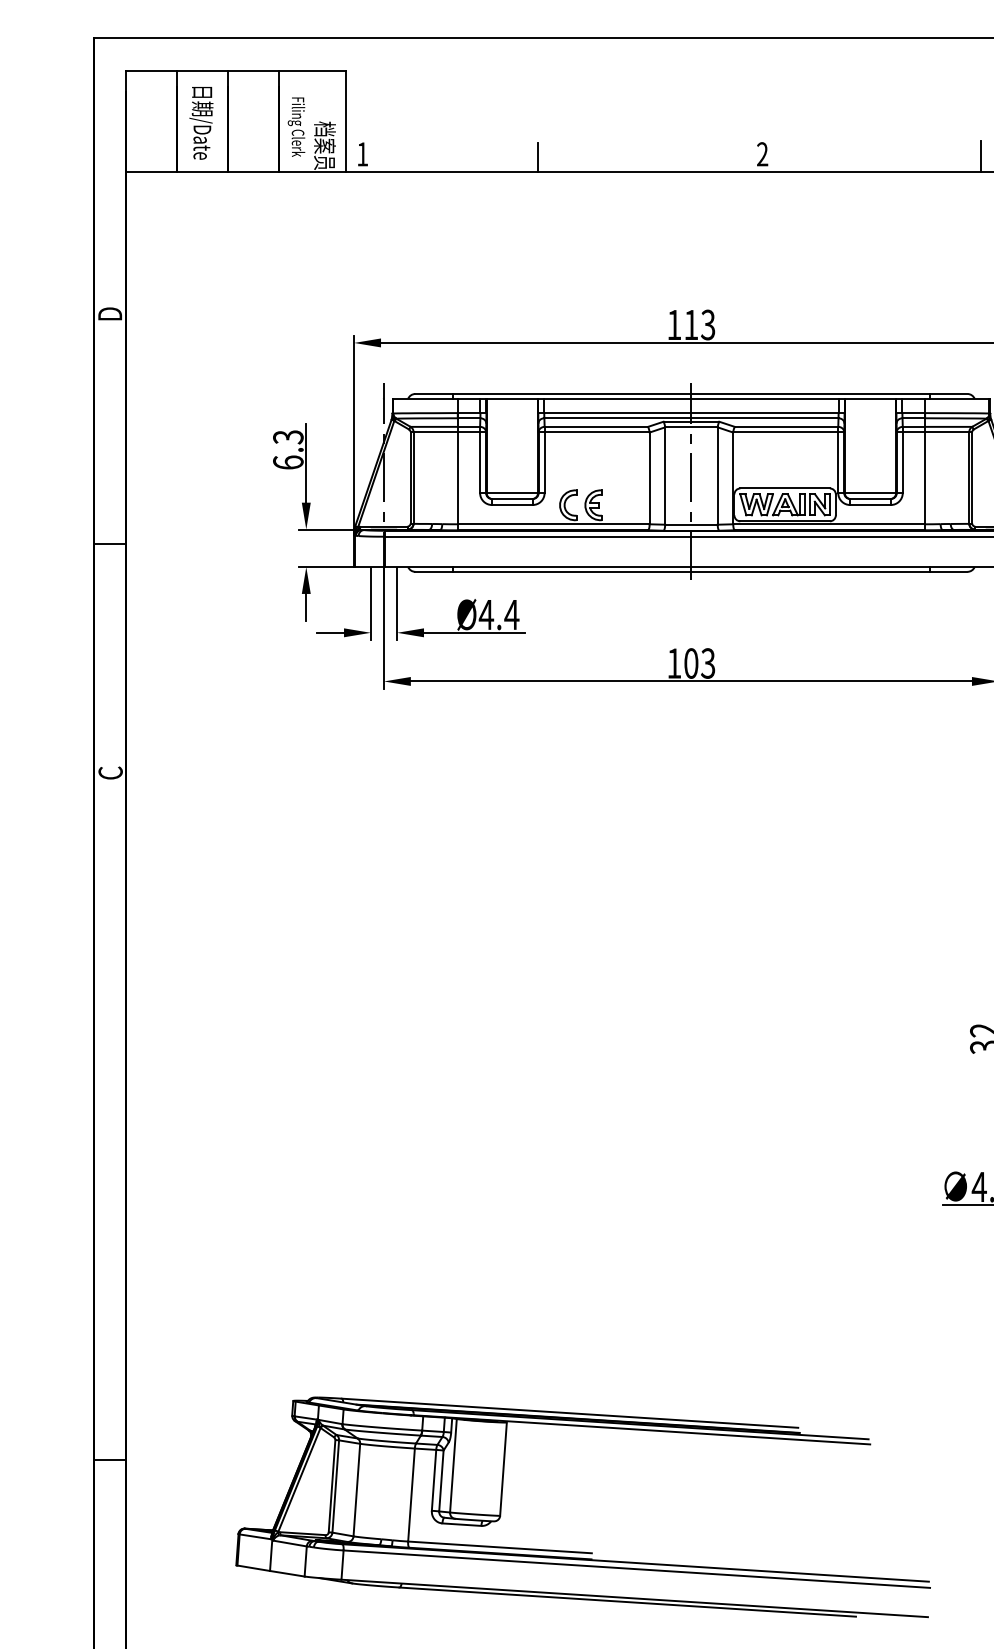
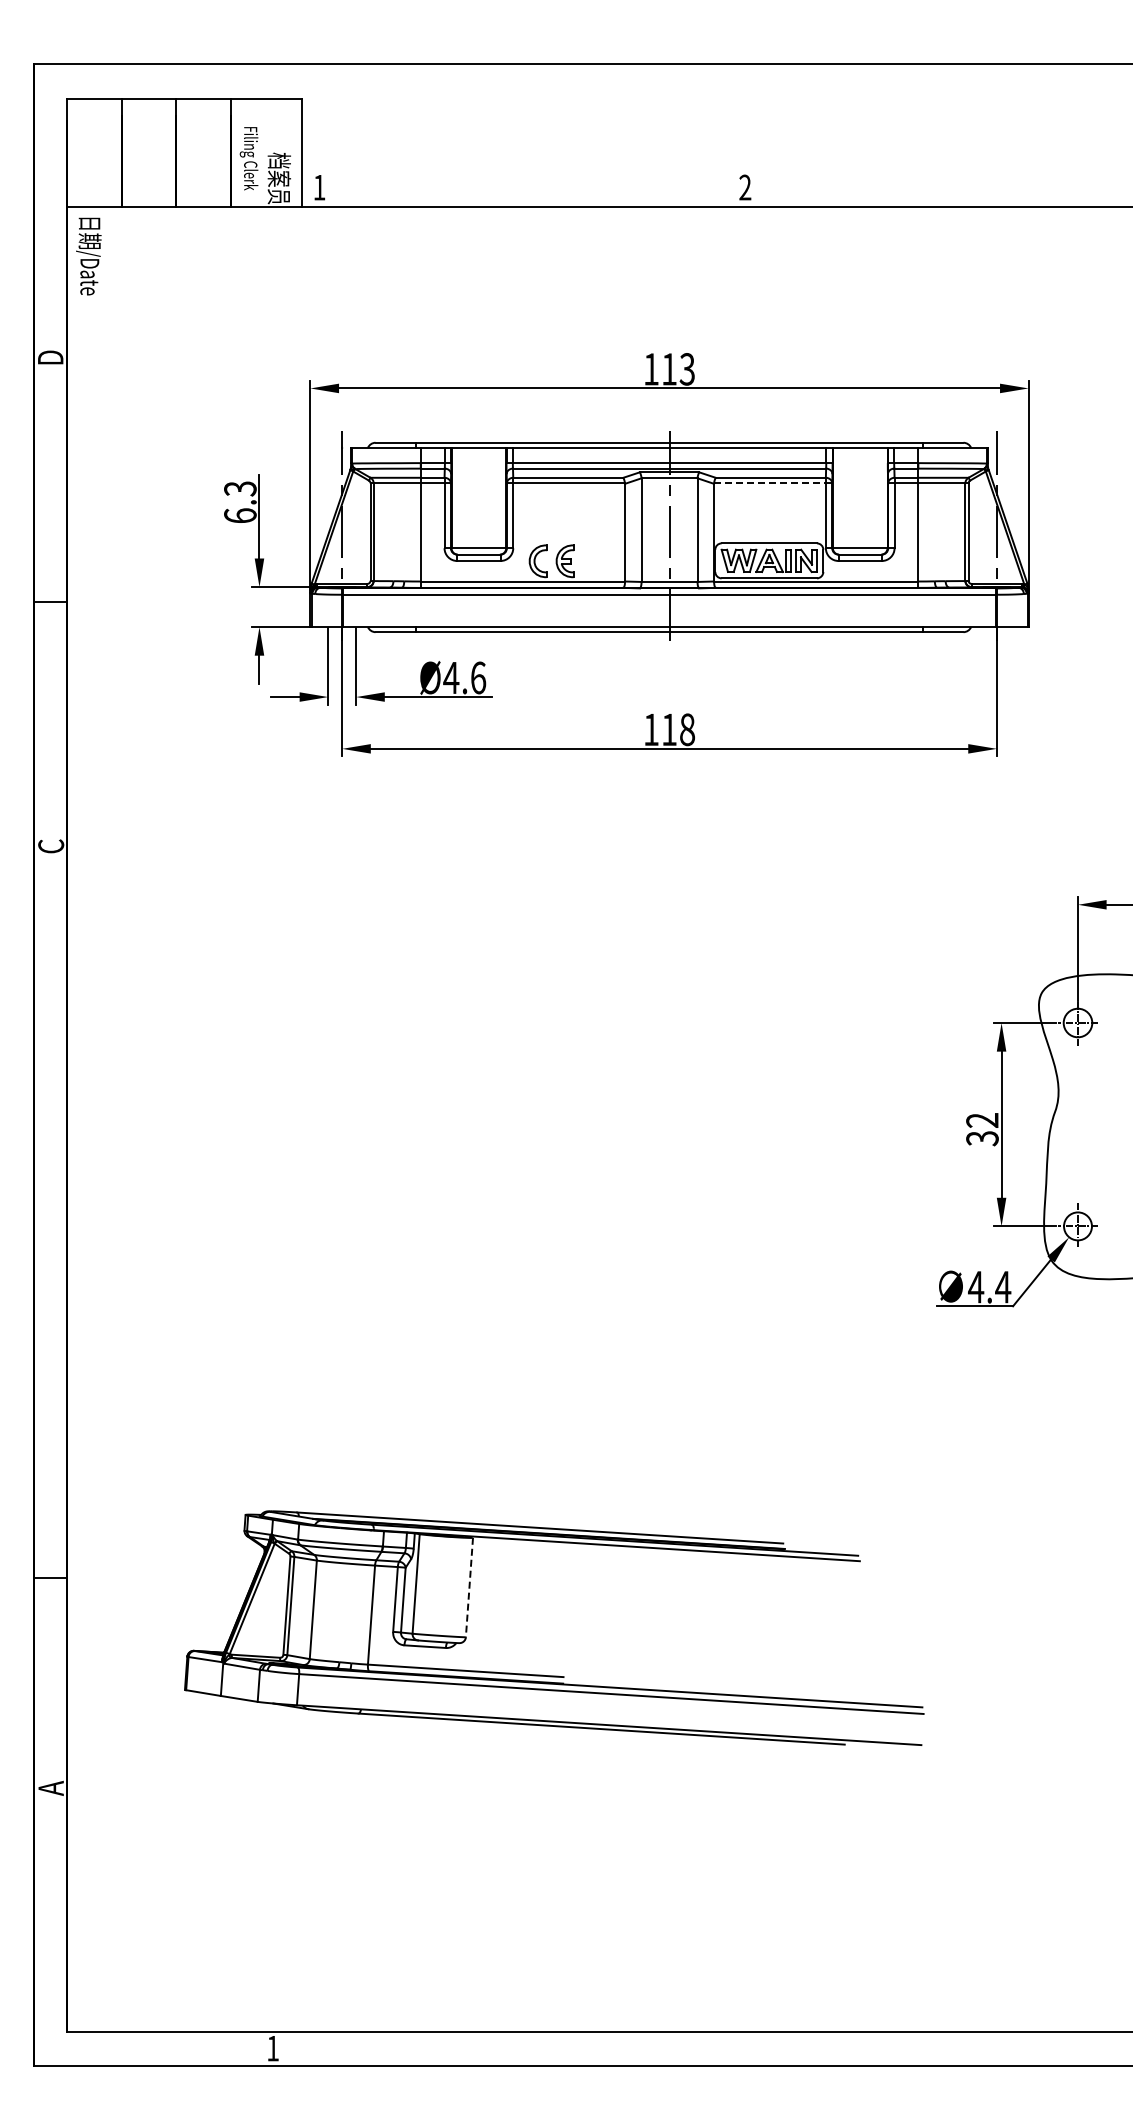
text: (201, 123) -> (88, 256), moved
line: (981, 156) -> (978, 189), removed
line: (538, 157) -> (506, 190), removed
line: (789, 432) -> (773, 483), solid -> dashed
text: (511, 614) -> (478, 677), Ø4.4 -> Ø4.6
text: (699, 663) -> (678, 729), 103 -> 118
line: (503, 1469) -> (469, 1587), solid -> dashed

